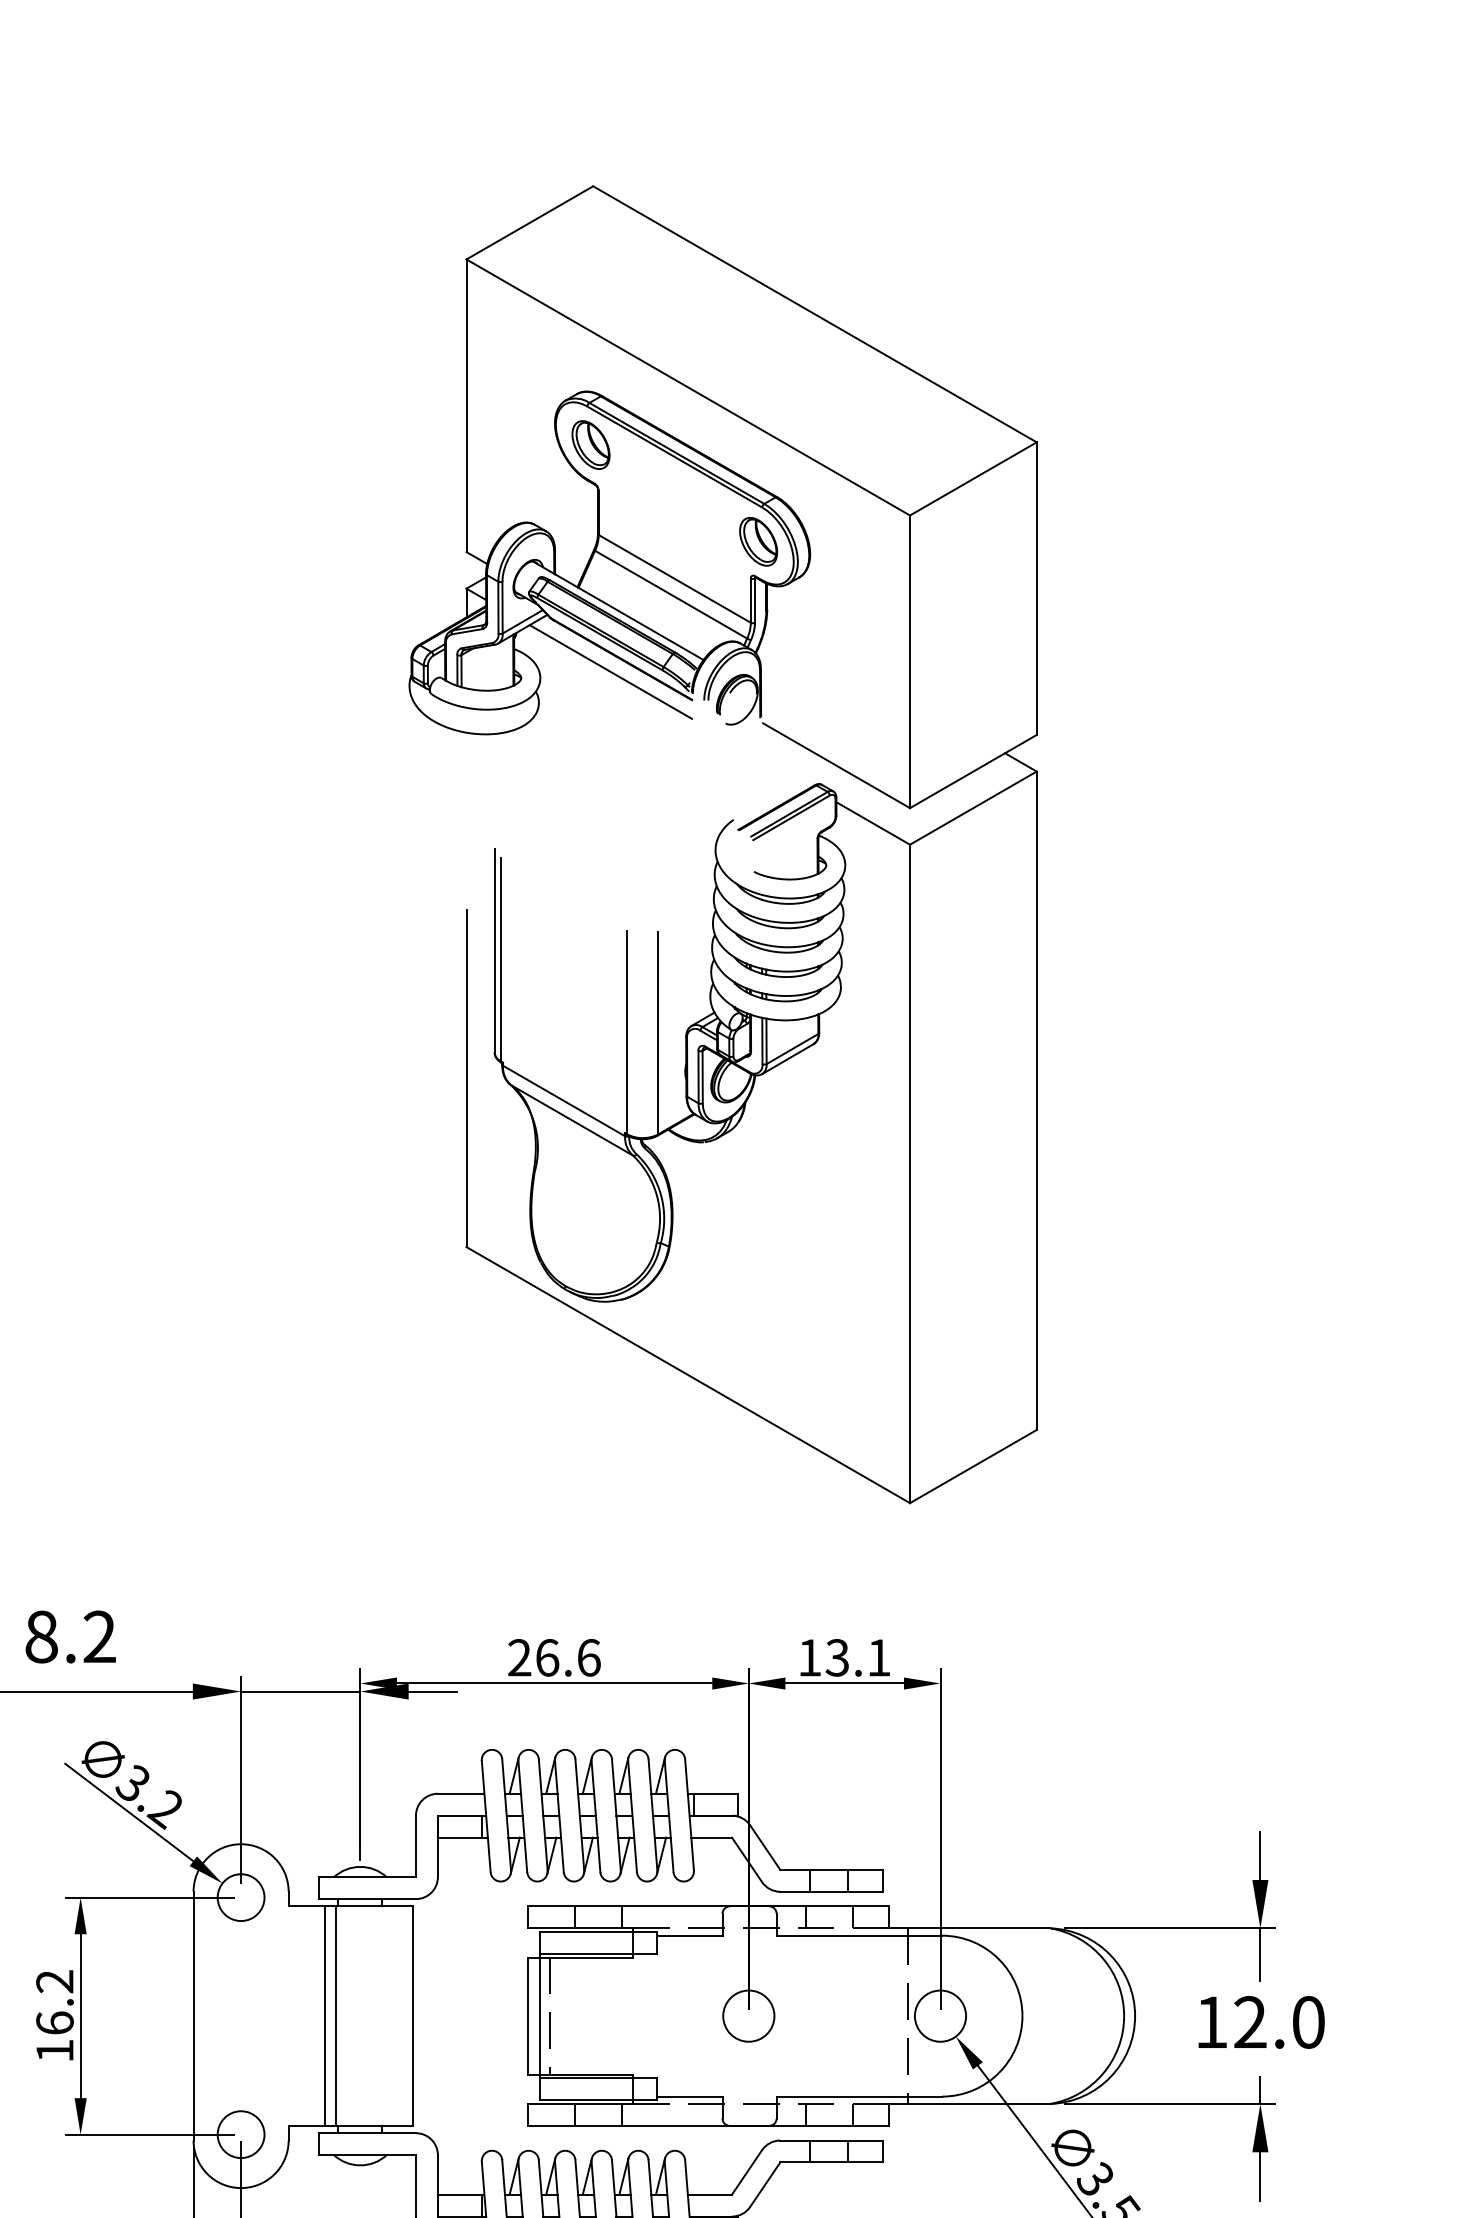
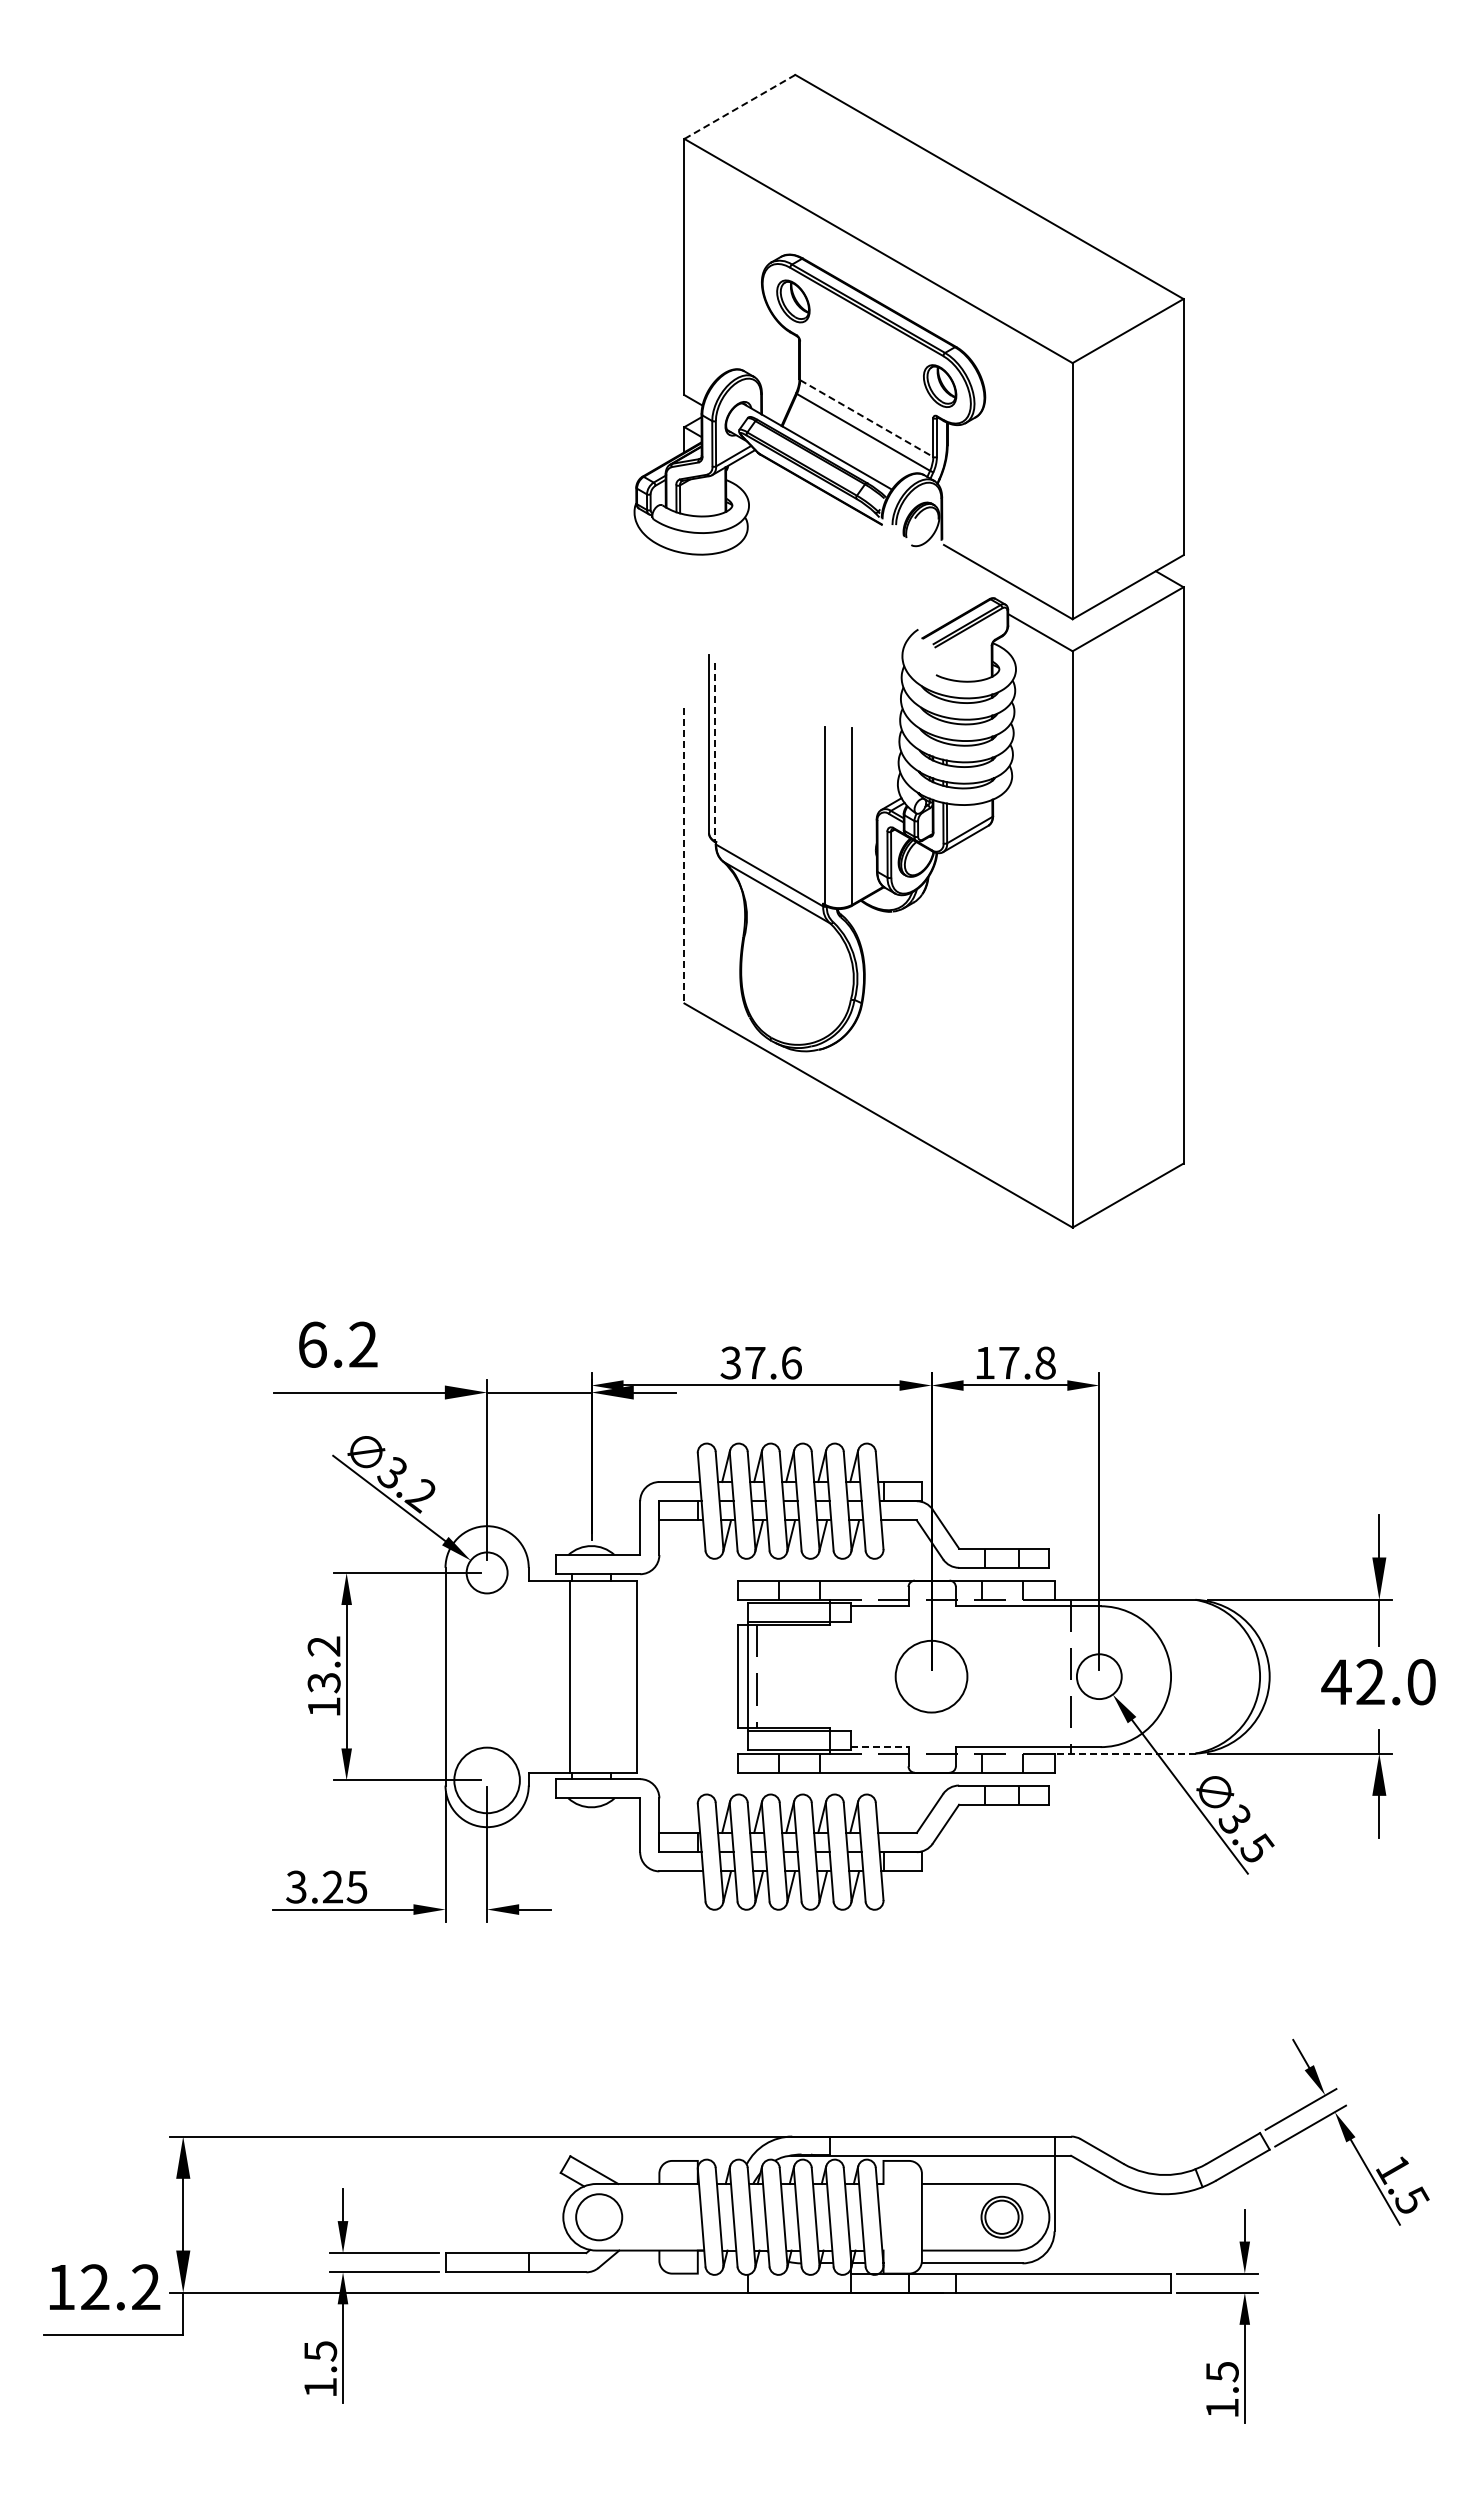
line: (529, 223) -> (739, 107), solid -> dashed
line: (674, 578) -> (866, 418), solid -> dashed
line: (610, 672) -> (810, 500), removed
line: (500, 960) -> (714, 752), solid -> dashed
line: (466, 1078) -> (684, 855), solid -> dashed
text: (41, 1636) -> (312, 1344), 8.2 -> 6.2
text: (532, 1657) -> (742, 1362), 26.6 -> 37.6
text: (857, 1657) -> (1026, 1362), 13.1 -> 17.8
line: (324, 2015) -> (560, 1676), removed
circle: (748, 2015) -> (931, 1676), size x1.6
text: (1211, 2021) -> (1336, 1681), 12.0 -> 42.0
text: (54, 2022) -> (323, 1682), 16.2 -> 13.2
line: (689, 2097) -> (879, 1747), solid -> dashed
line: (970, 2103) -> (1125, 1753), solid -> dashed
circle: (240, 2133) -> (486, 1779), size x1.6

